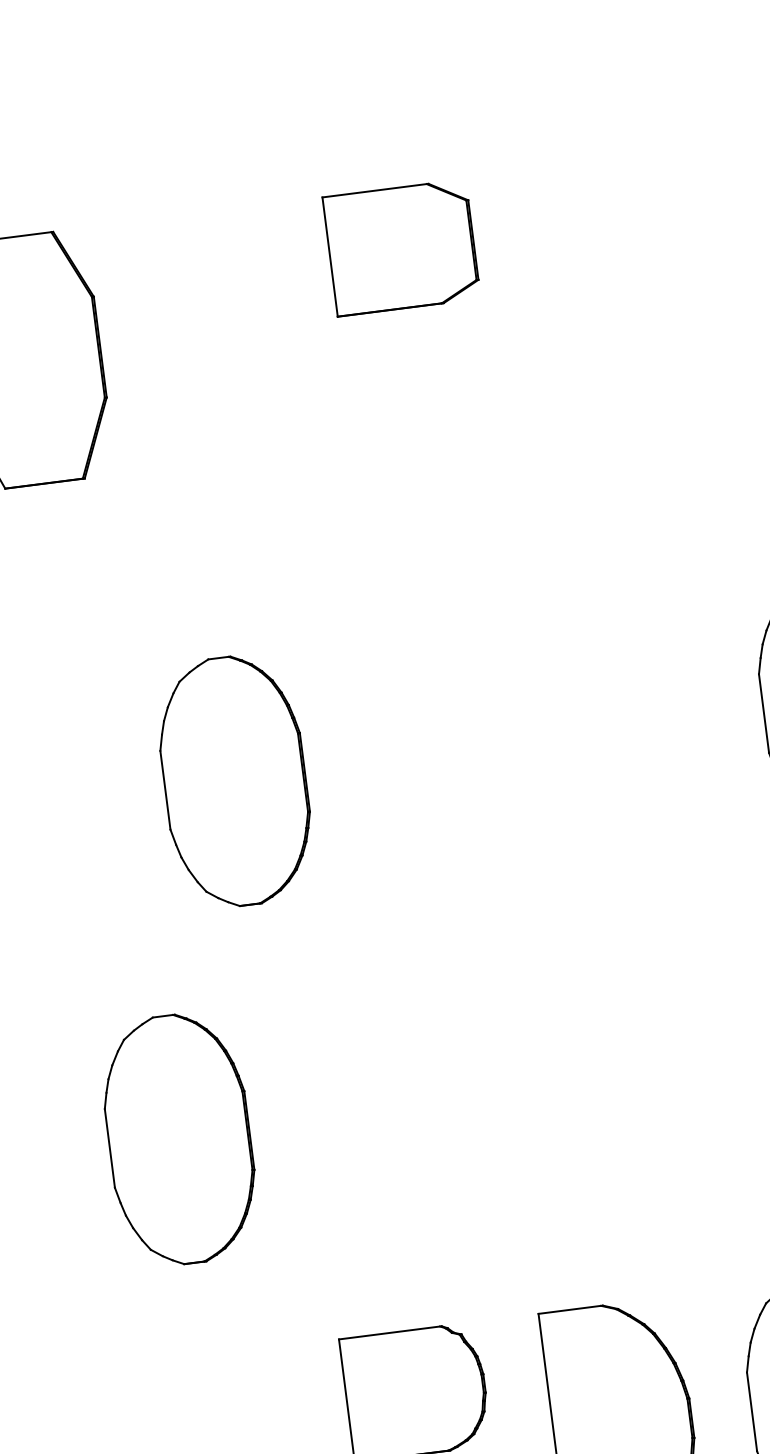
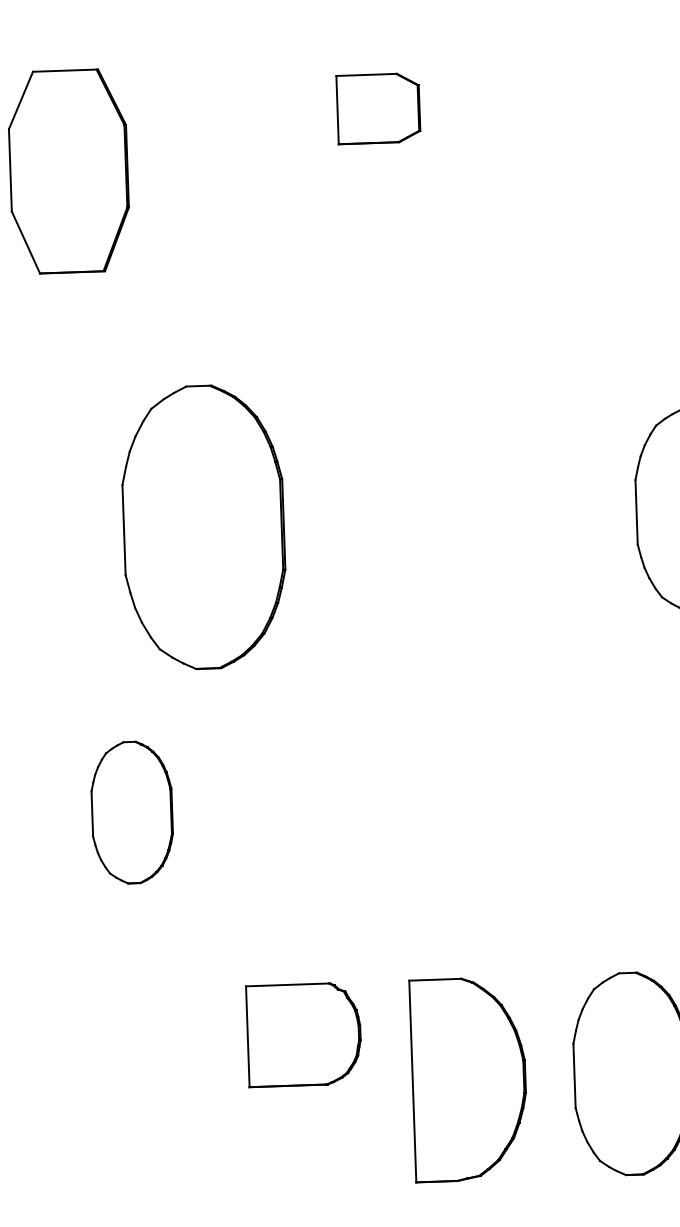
part: (401, 247) -> (378, 108), size x0.7
part: (234, 781) -> (203, 527), size x1.4
part: (179, 1139) -> (132, 812), size x0.7

